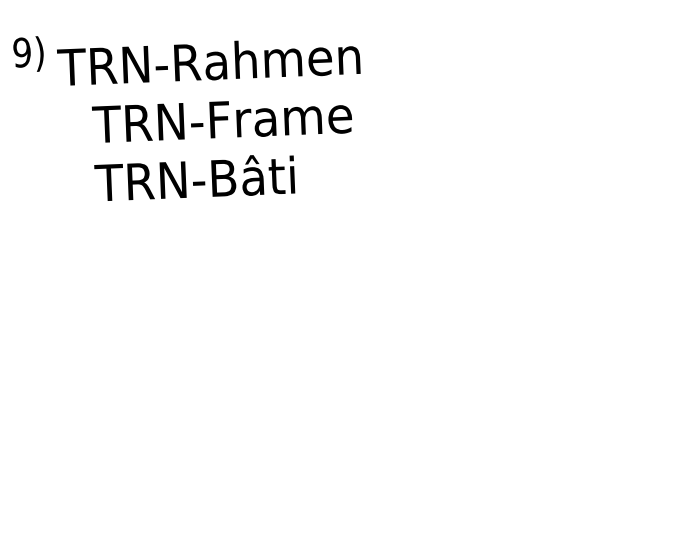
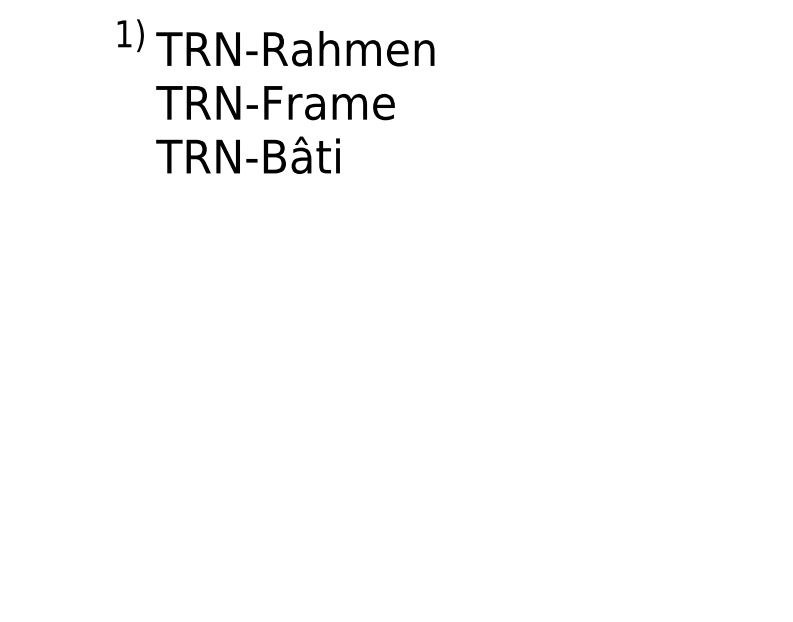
text: (21, 52) -> (123, 33), 9) -> 1)
text: (222, 120) -> (275, 103), moved
text: (194, 177) -> (247, 154), moved

